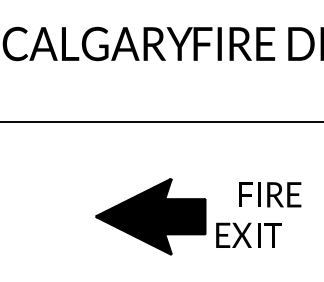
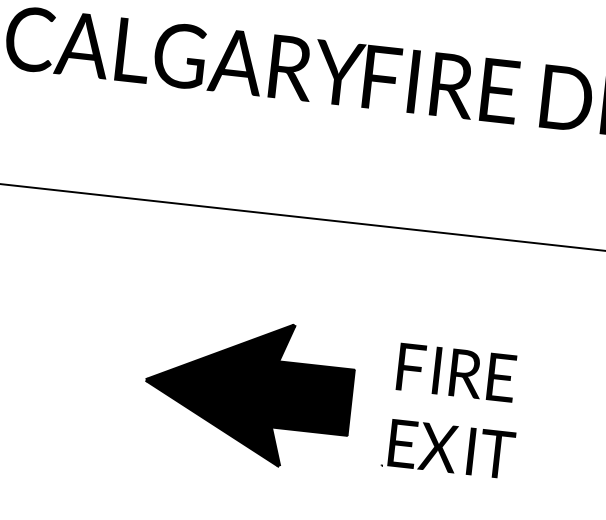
text: (270, 194) -> (457, 372), moved
part: (248, 234) -> (450, 447), moved

